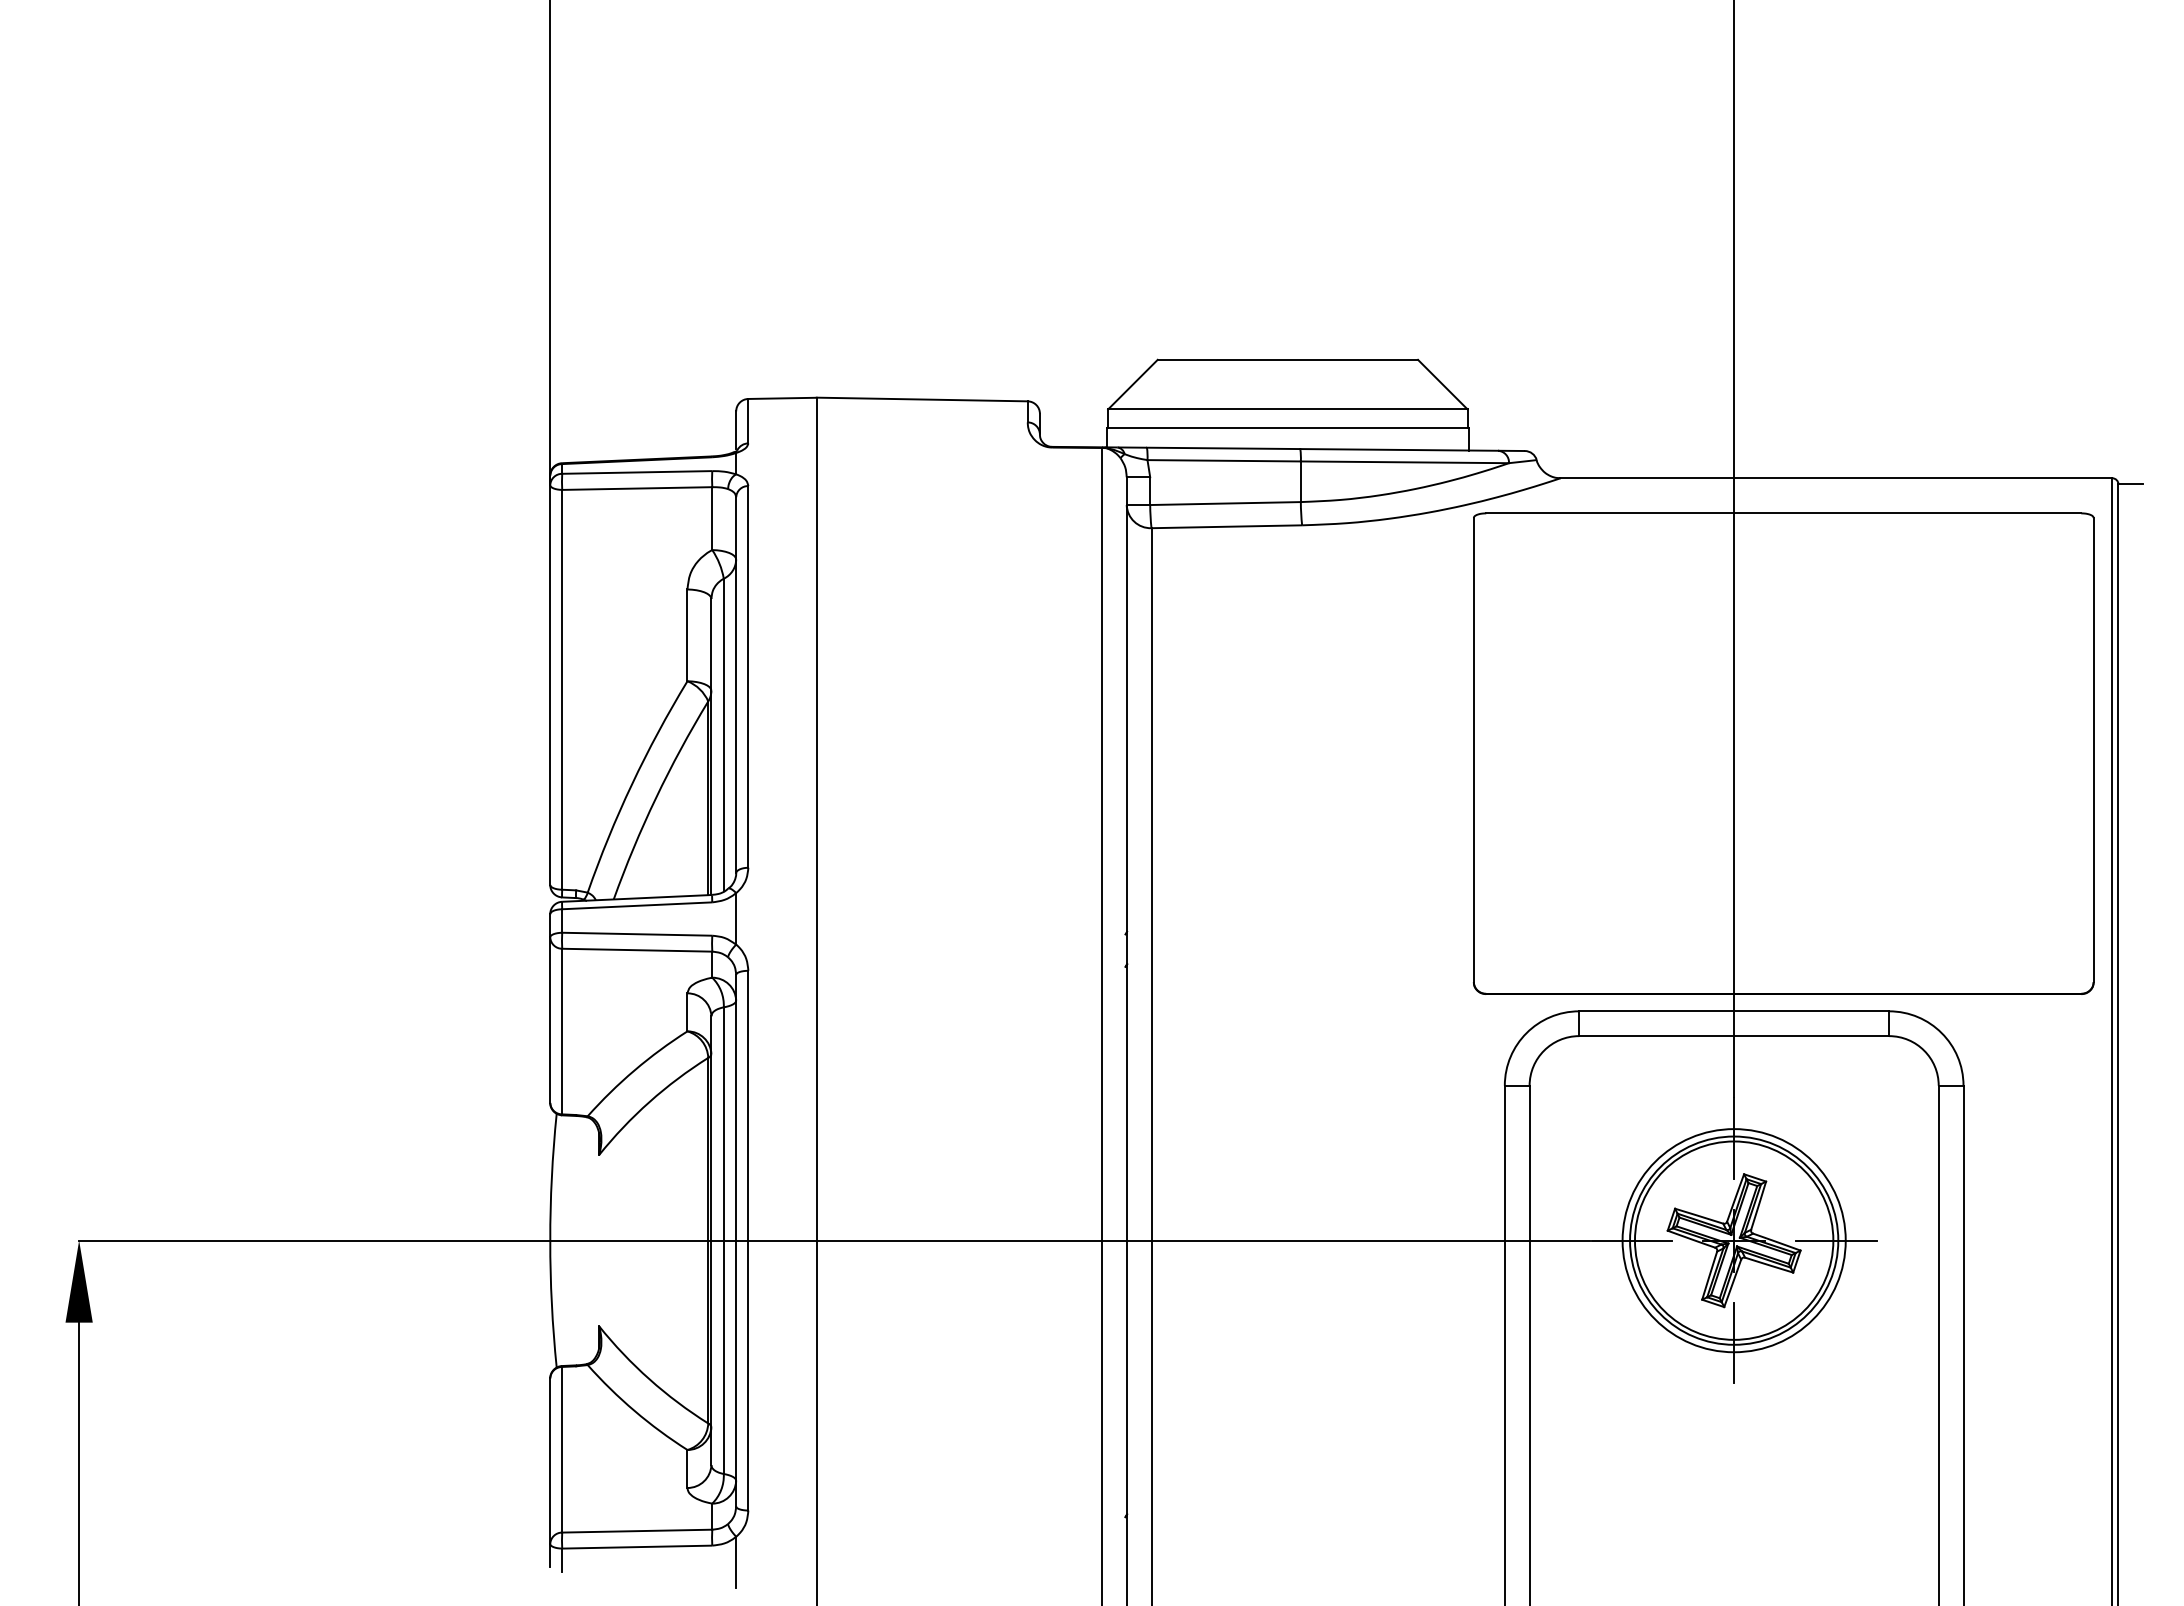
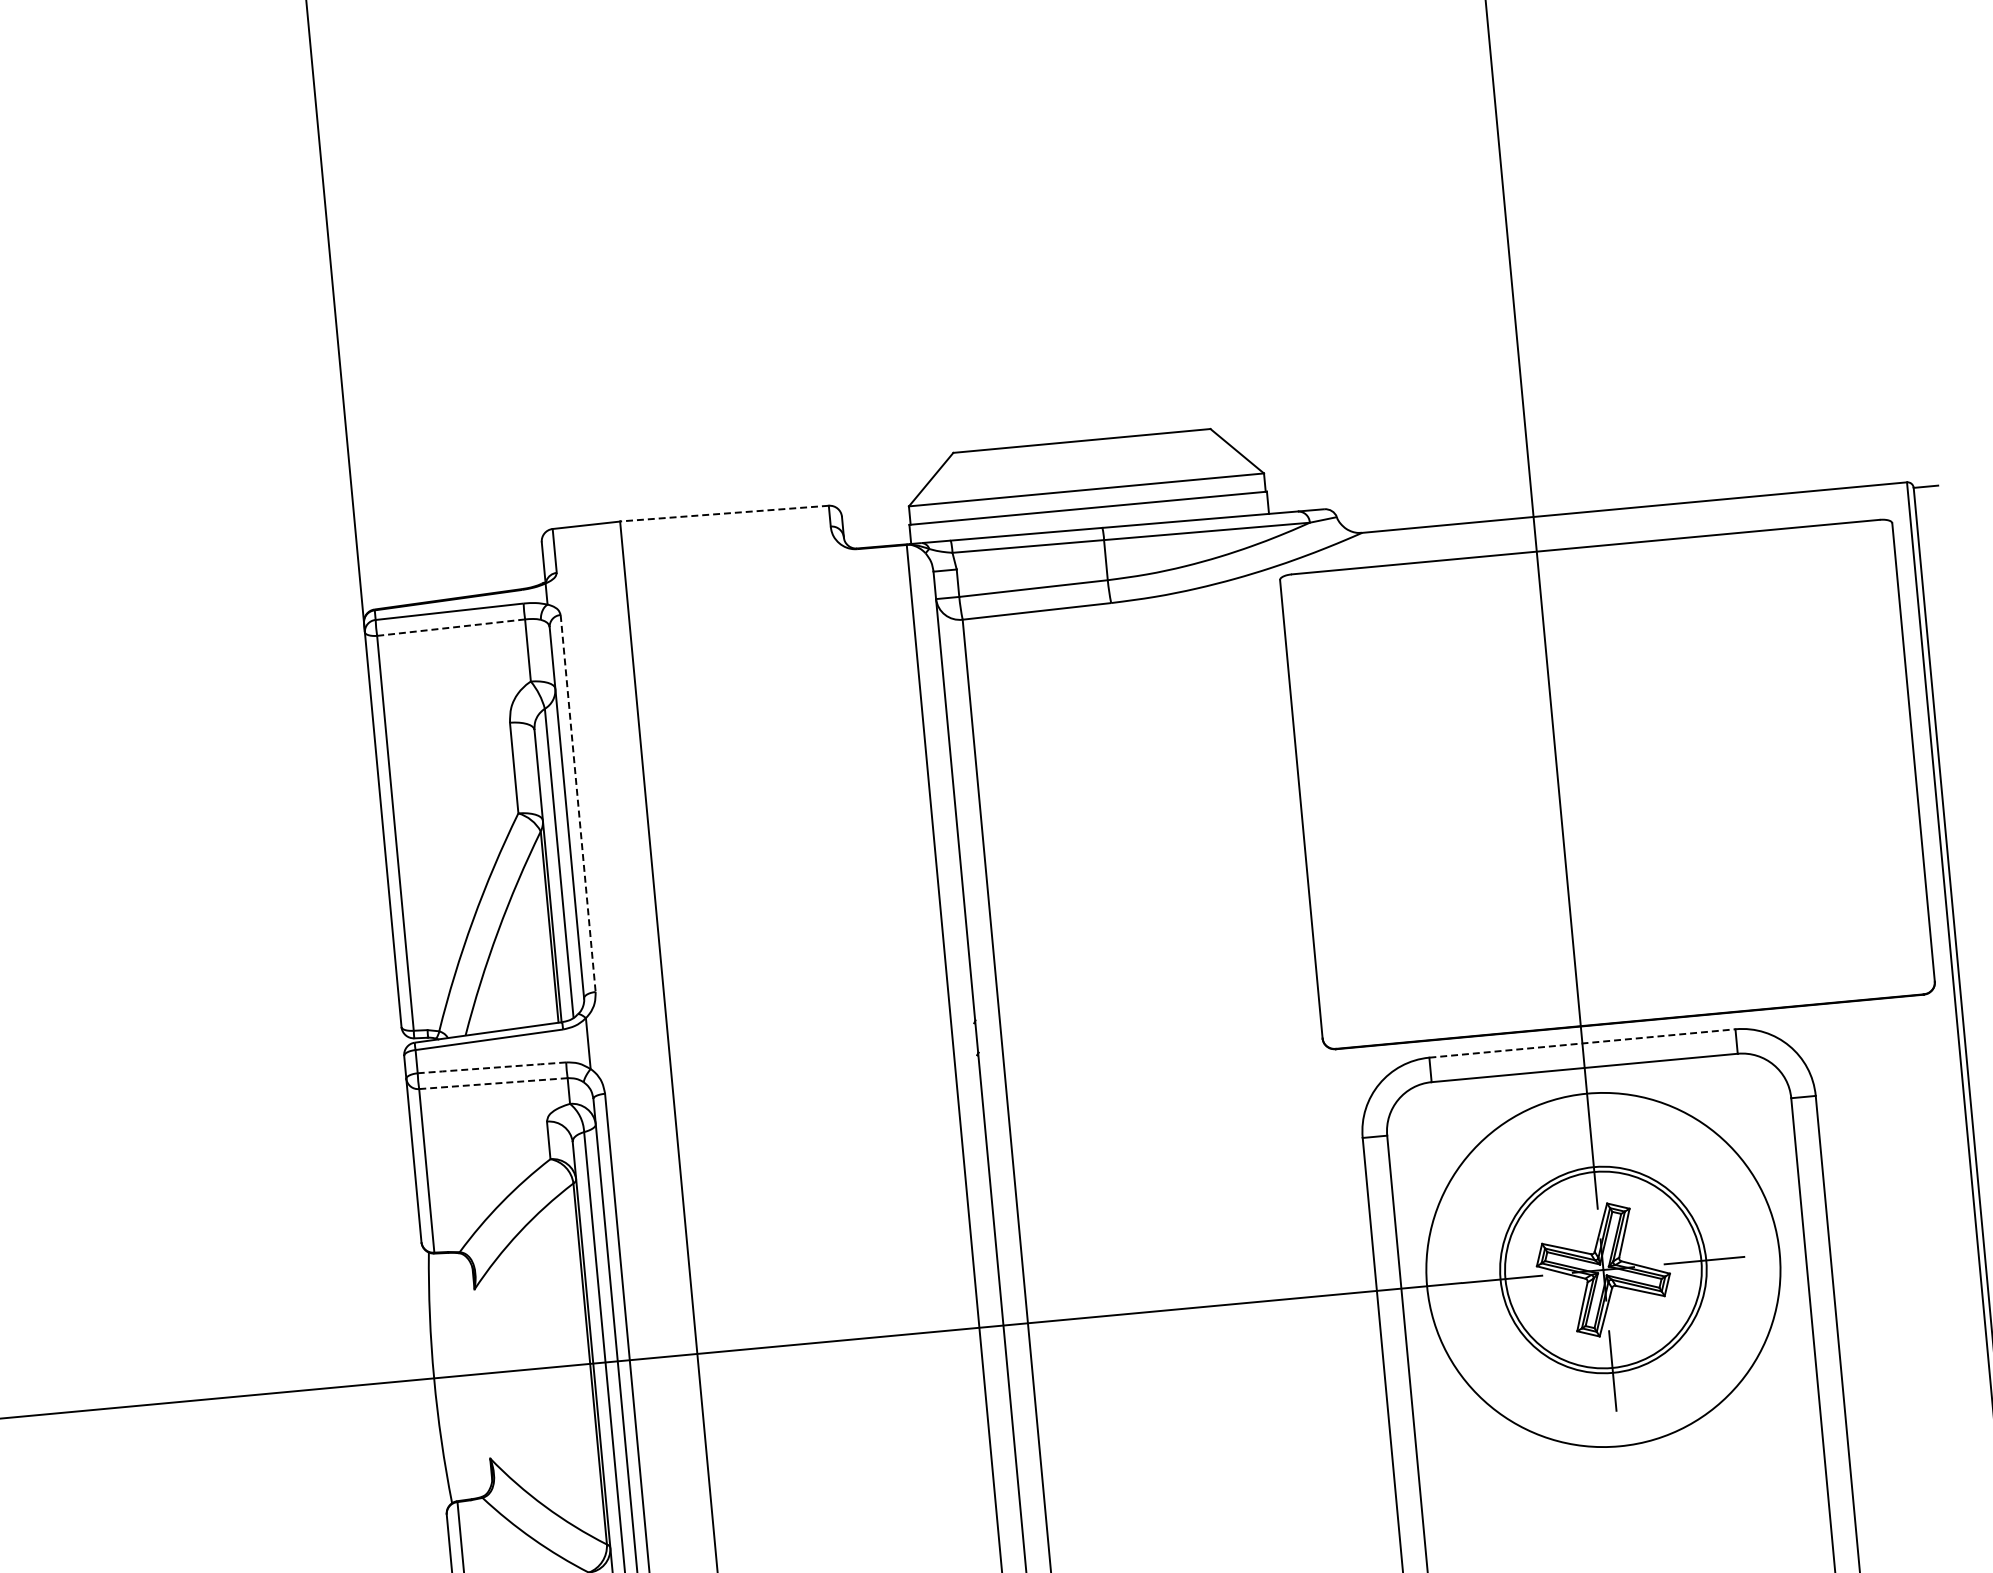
line: (921, 399) -> (723, 513), solid -> dashed
line: (636, 488) -> (450, 627), solid -> dashed
line: (748, 676) -> (578, 803), solid -> dashed
line: (637, 934) -> (492, 1068), solid -> dashed
line: (636, 950) -> (492, 1083), solid -> dashed
line: (1734, 1011) -> (1582, 1043), solid -> dashed
circle: (1733, 1240) -> (1602, 1269), size x1.6

